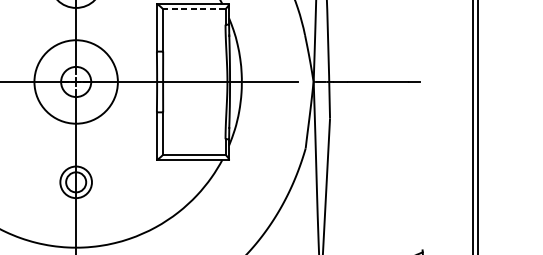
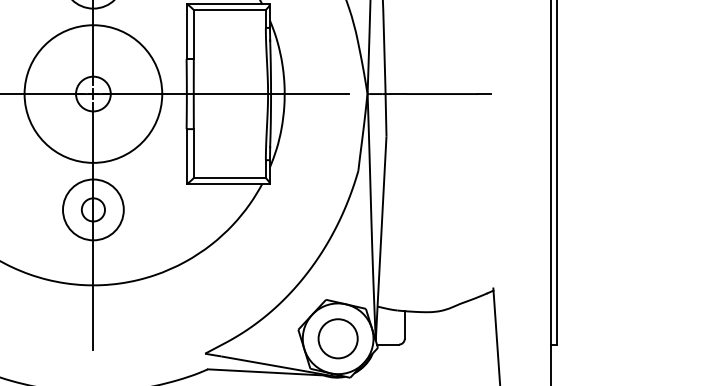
line: (194, 9) -> (229, 10), dashed -> solid
circle: (76, 81) -> (93, 93), size x1.43
circle: (76, 181) -> (93, 209), size x1.67

